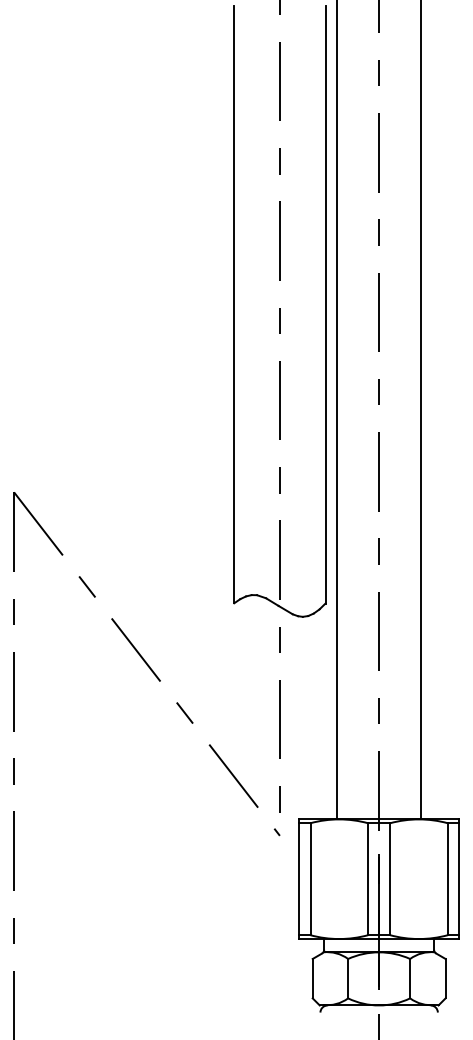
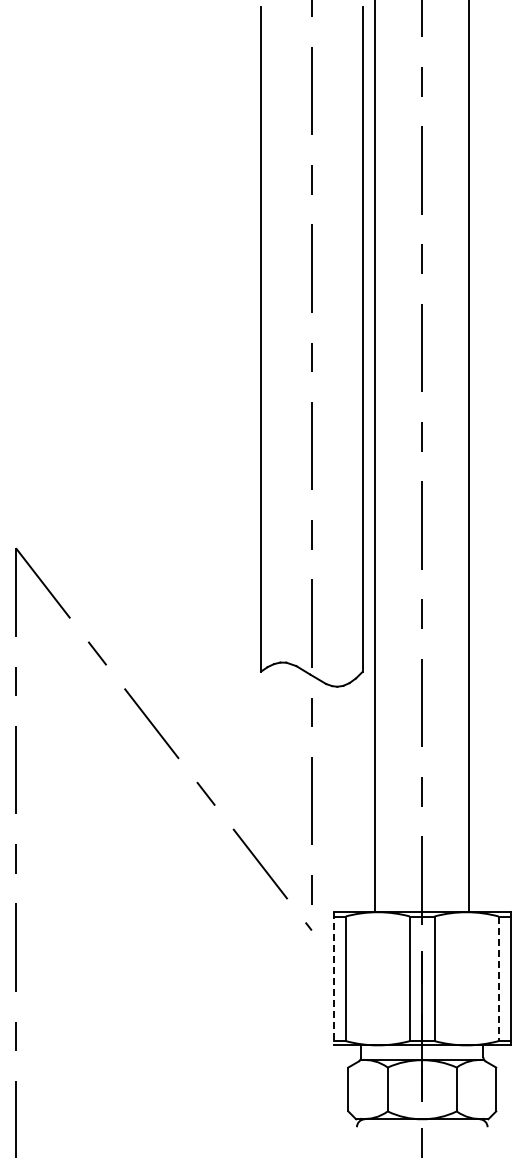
line: (299, 878) -> (333, 978), solid -> dashed
line: (447, 879) -> (498, 979), solid -> dashed

